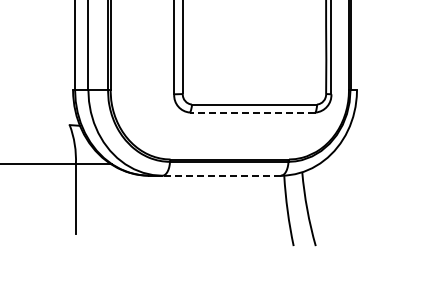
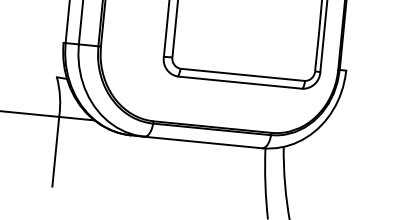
line: (252, 112) -> (240, 82), dashed -> solid
line: (221, 175) -> (203, 142), dashed -> solid

